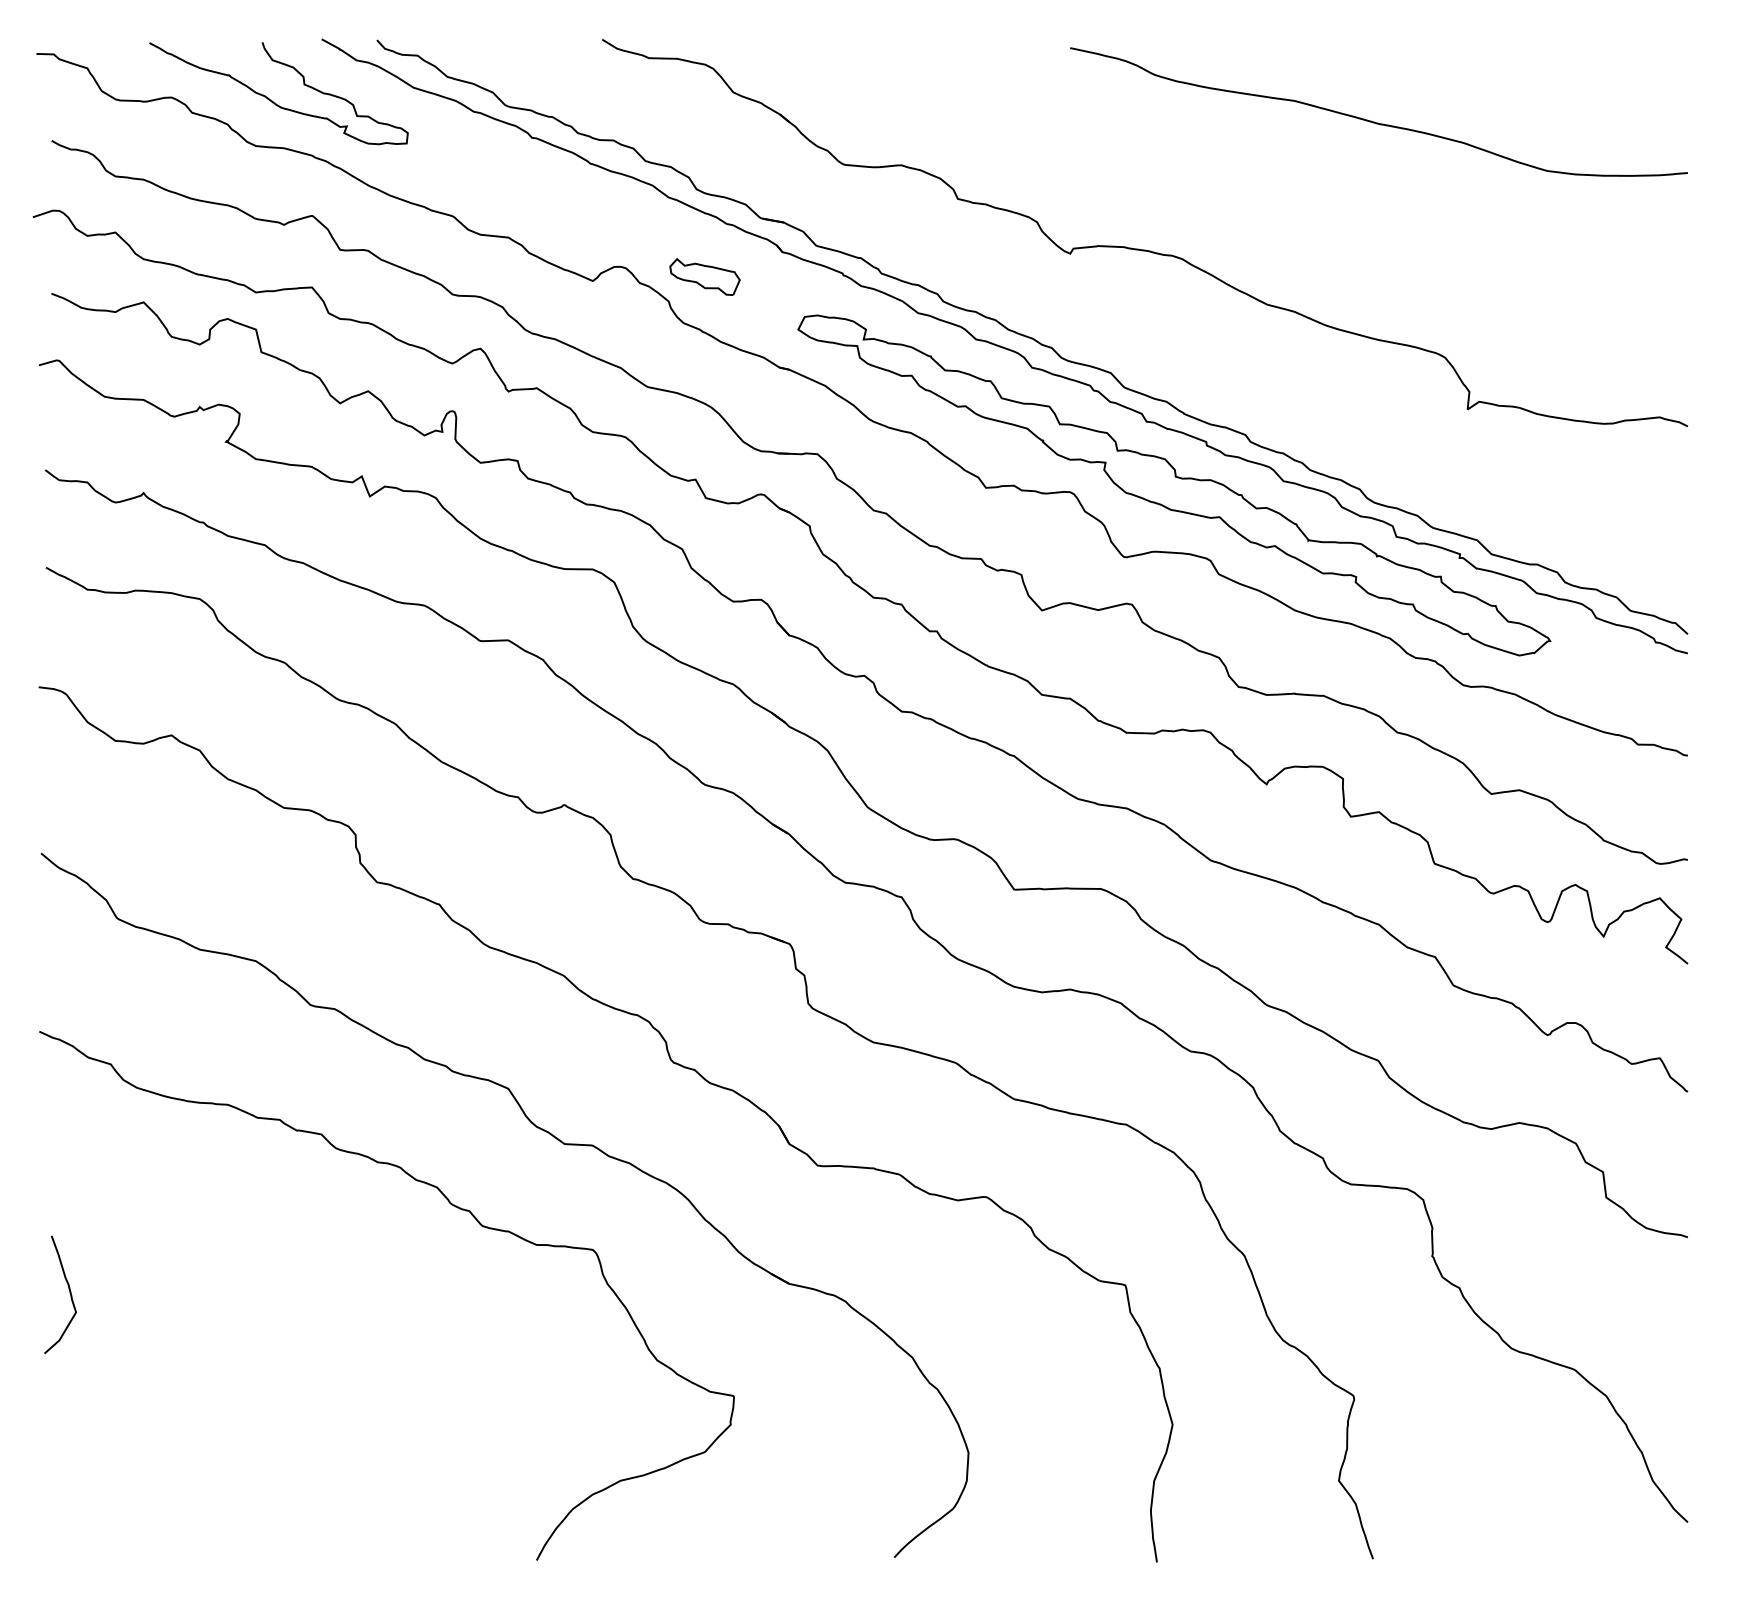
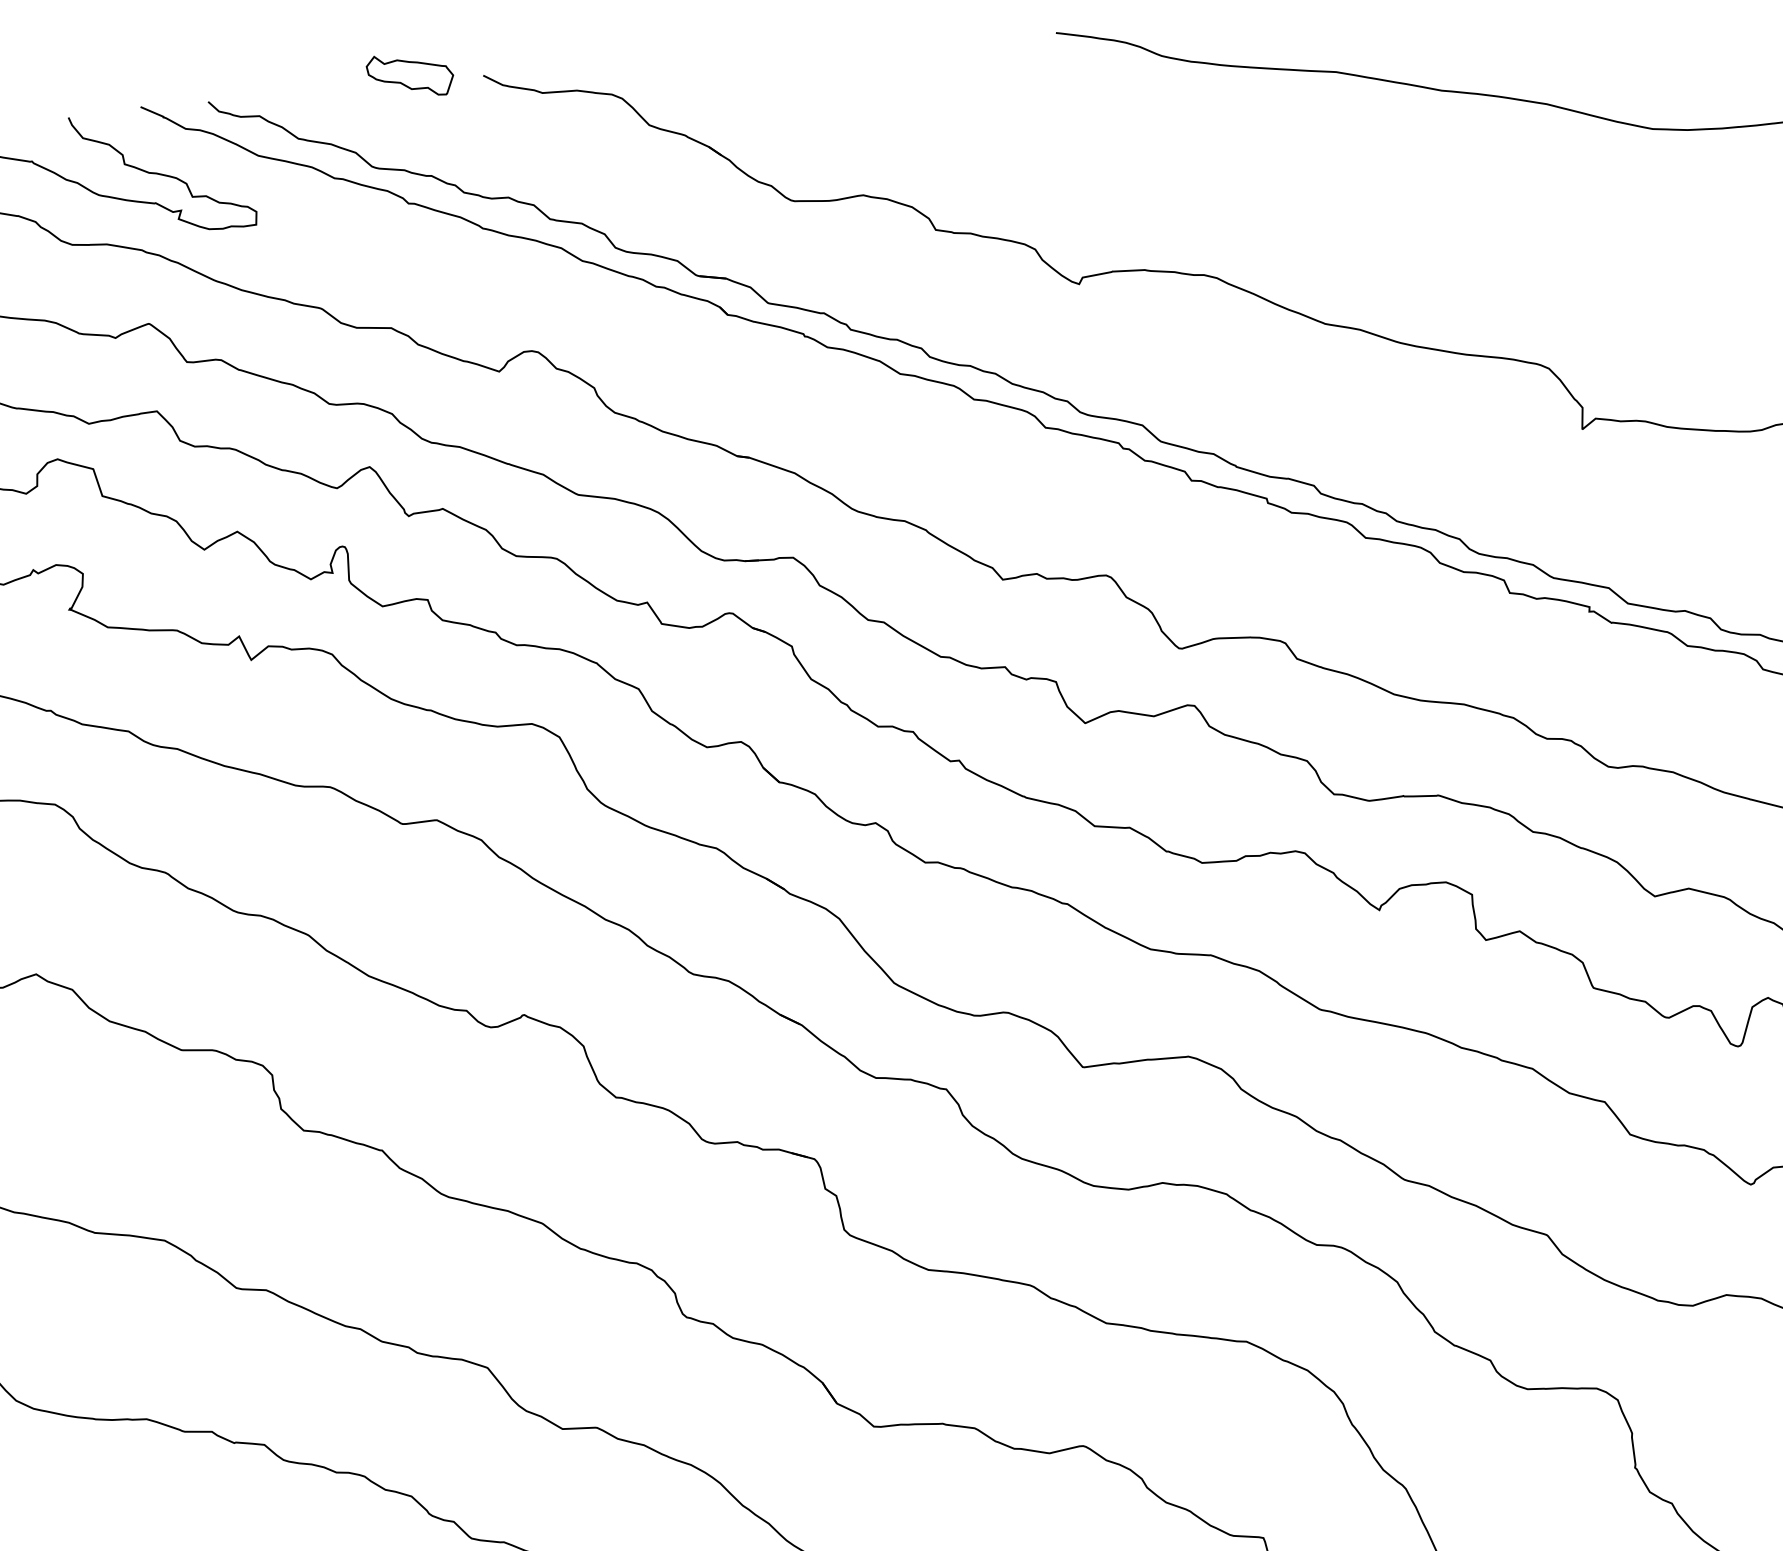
part: (704, 276) -> (409, 74), moved
part: (1174, 485) -> (1232, 555), removed

